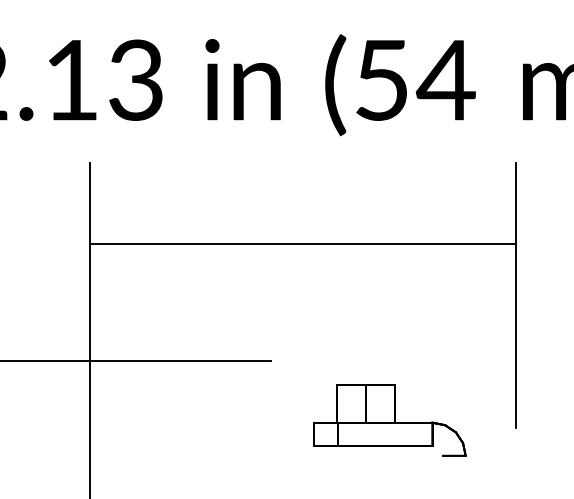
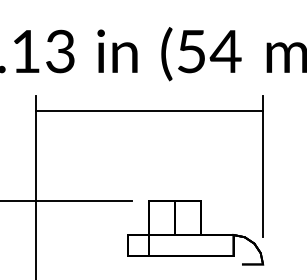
line: (303, 243) -> (149, 110), moved
part: (389, 419) -> (195, 232), size x1.67

